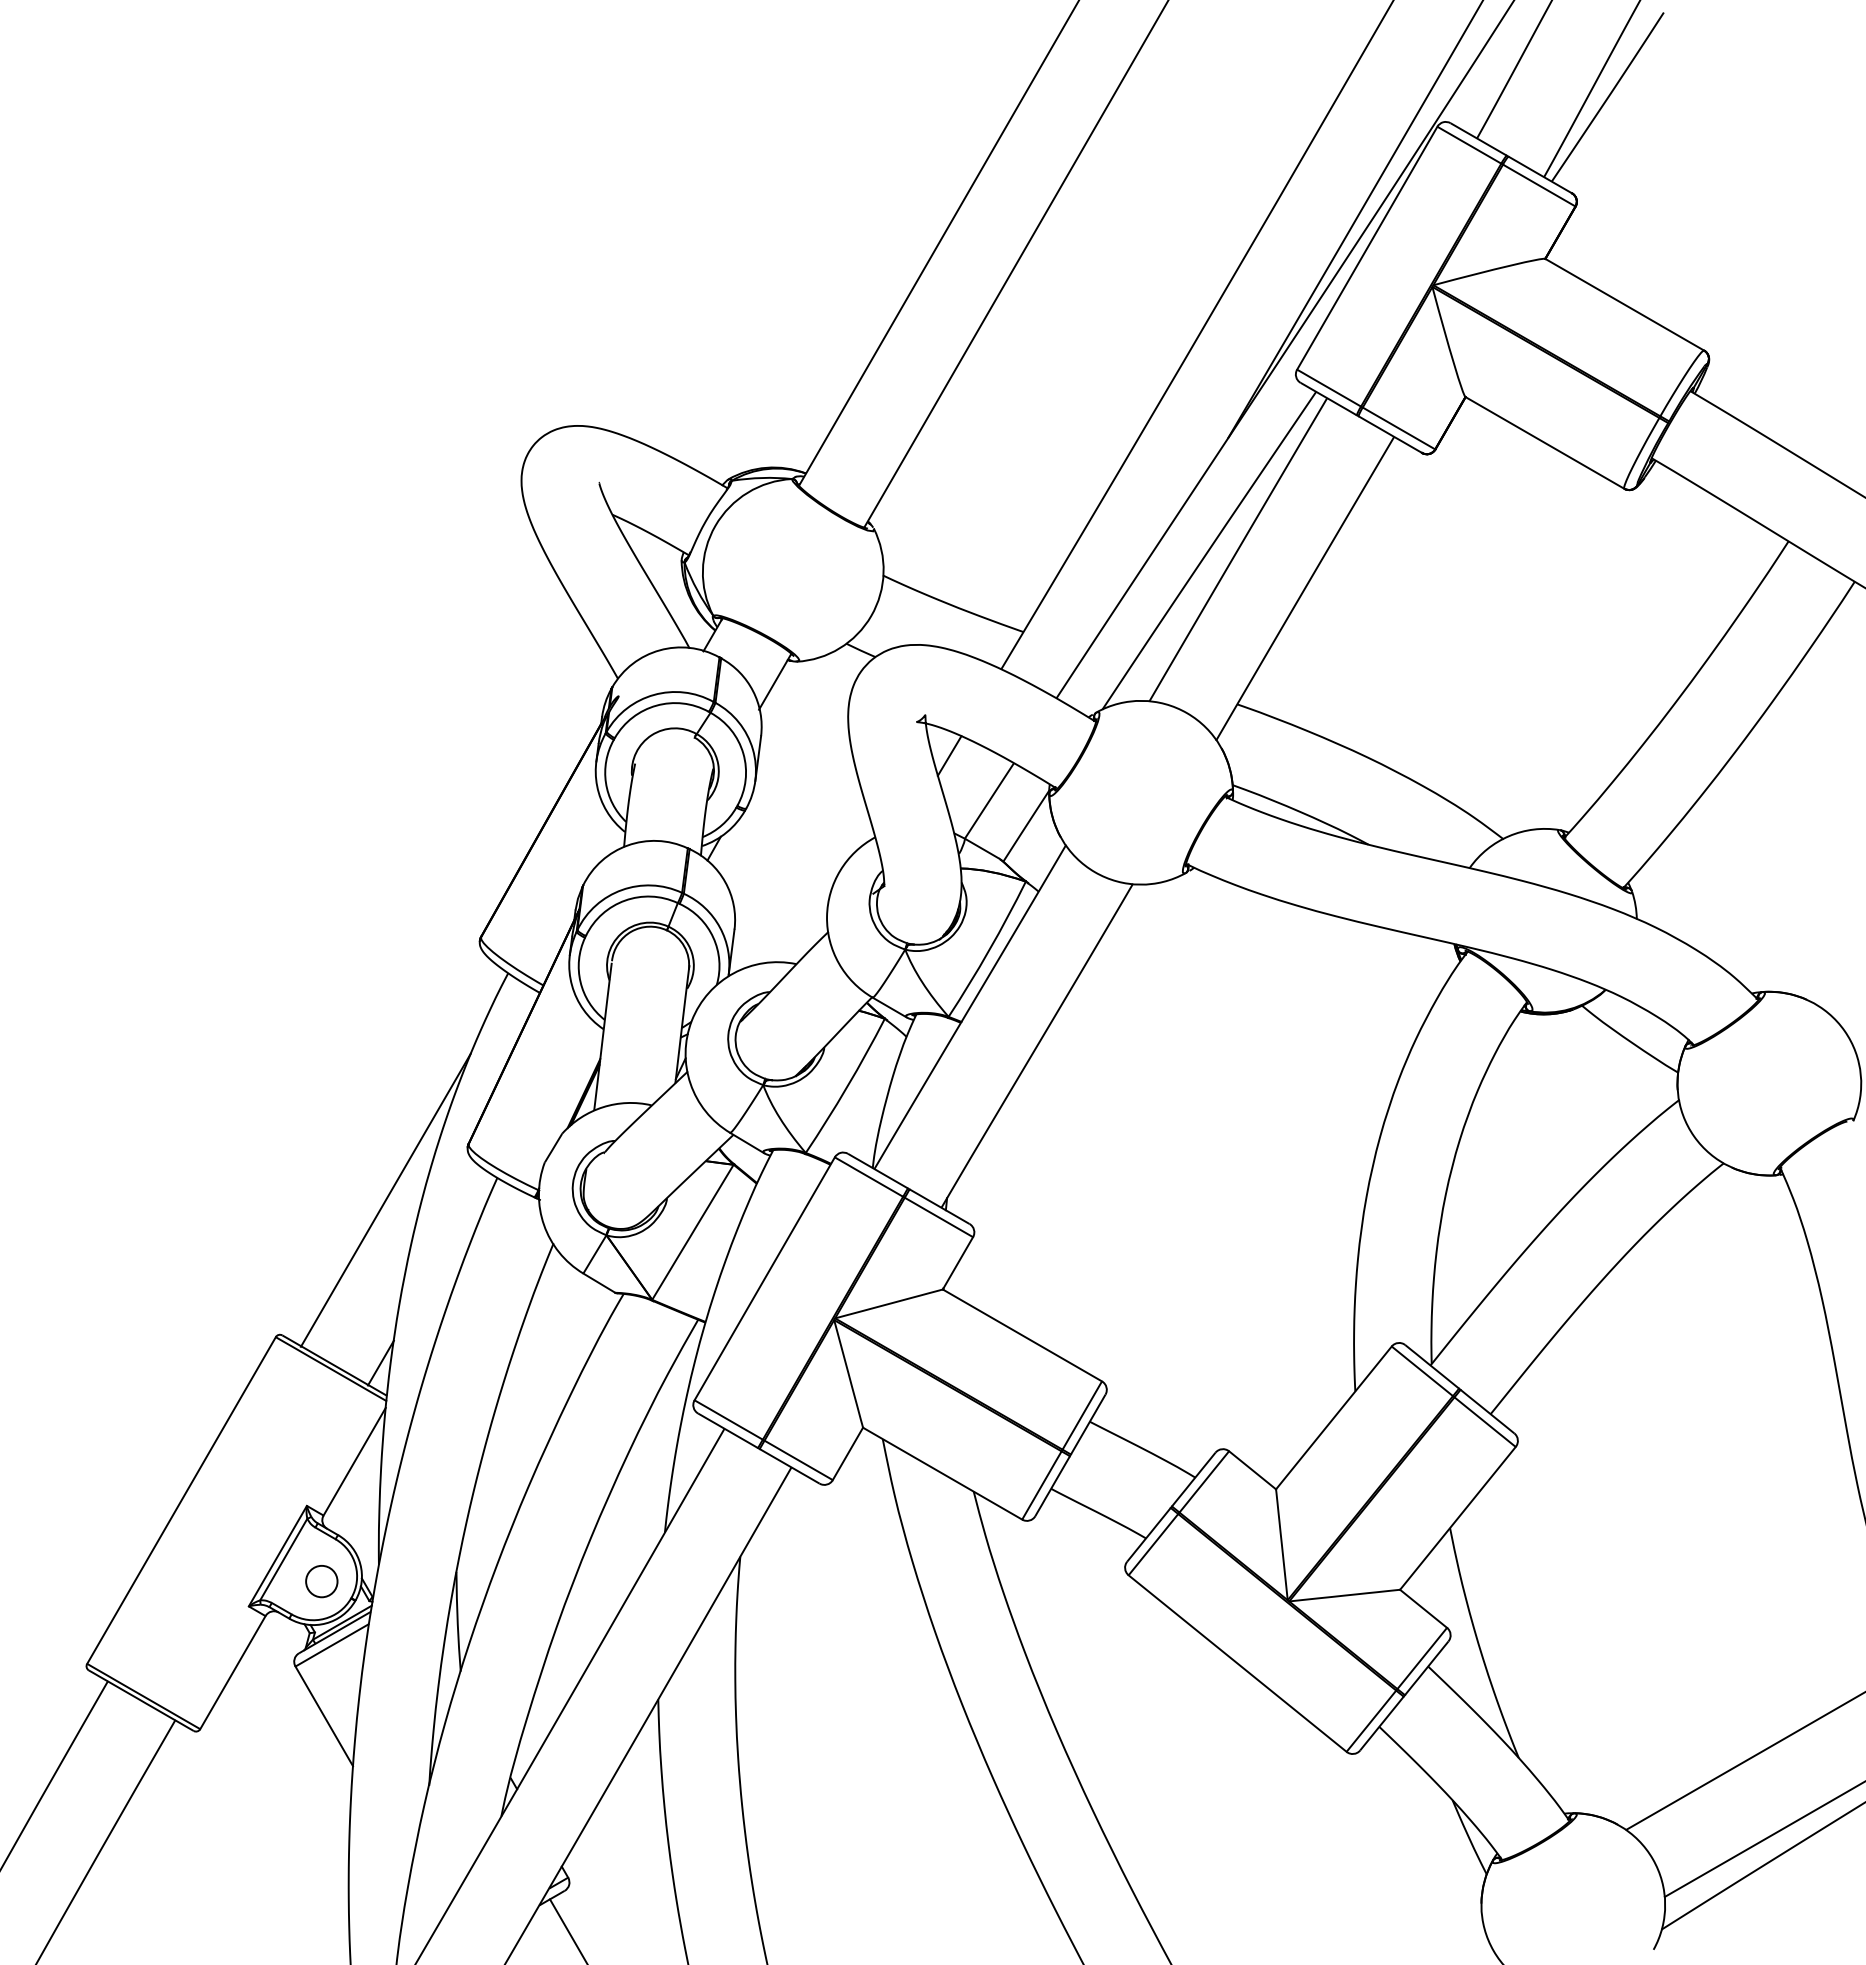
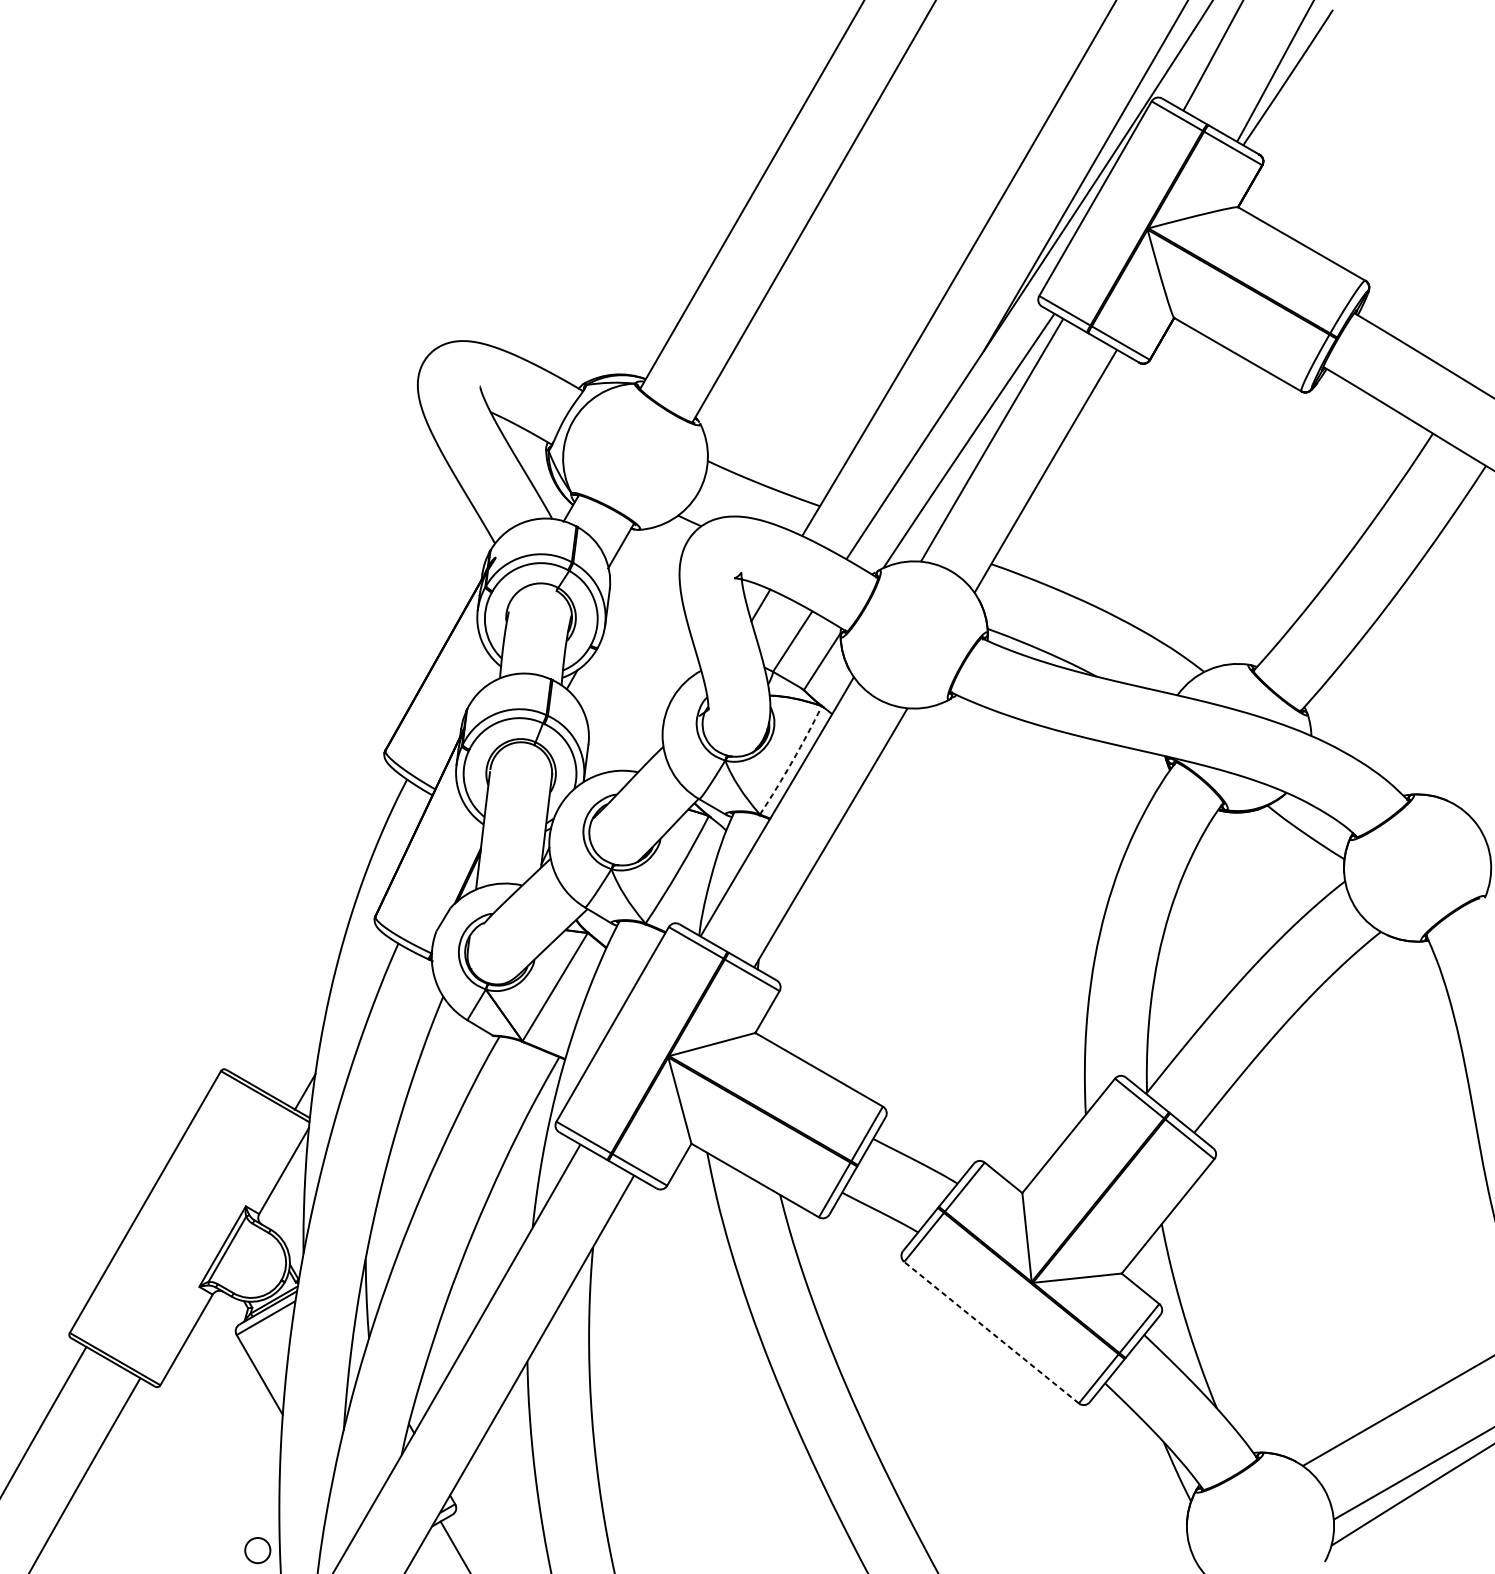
arc: (989, 950) -> (792, 761), solid -> dashed
line: (385, 1199) -> (308, 960), removed
circle: (321, 1581) -> (257, 1550), moved
line: (1237, 1663) -> (991, 1332), solid -> dashed

